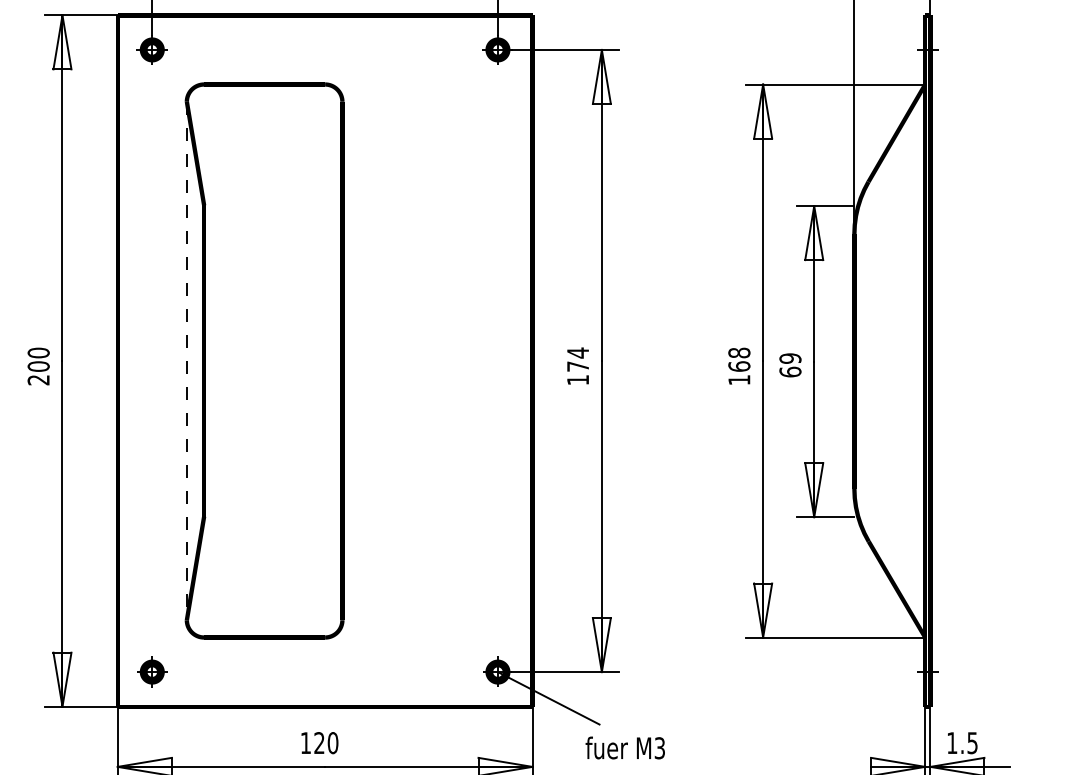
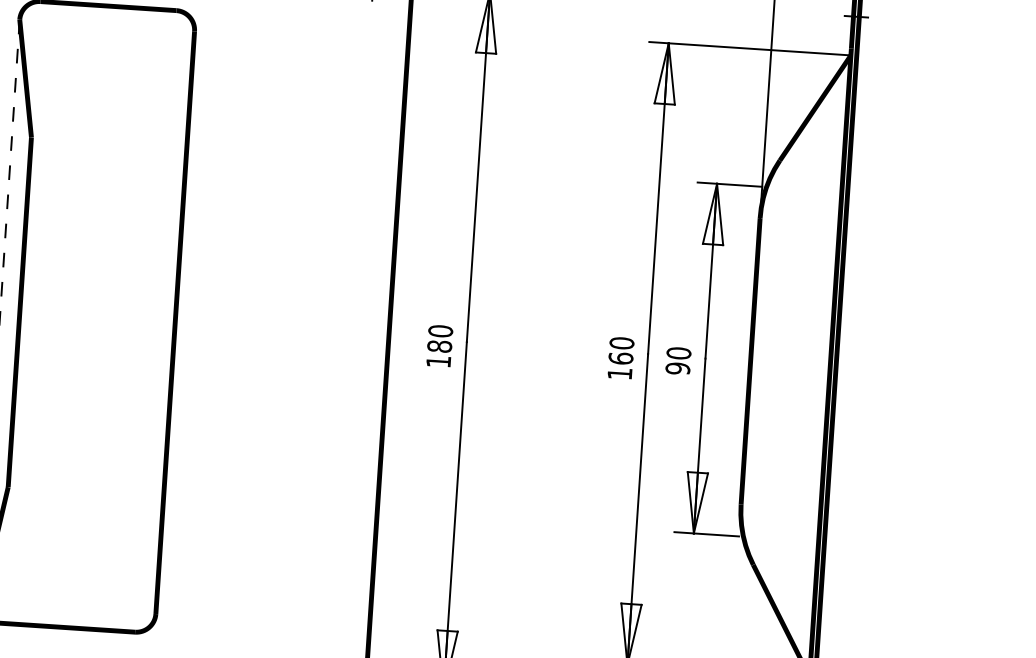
text: (739, 352) -> (622, 342), 168 -> 160
text: (578, 359) -> (440, 338), 174 -> 180
text: (790, 365) -> (678, 361), 69 -> 90

